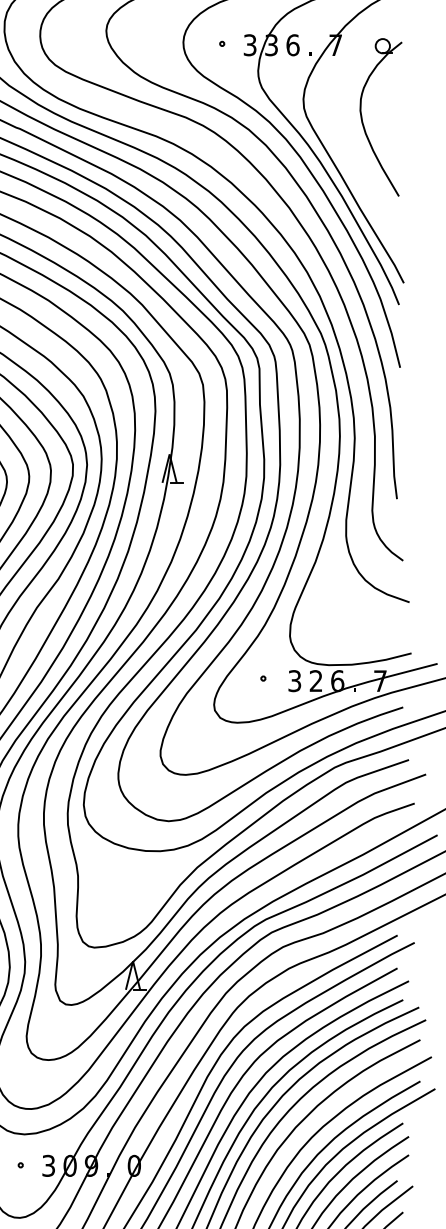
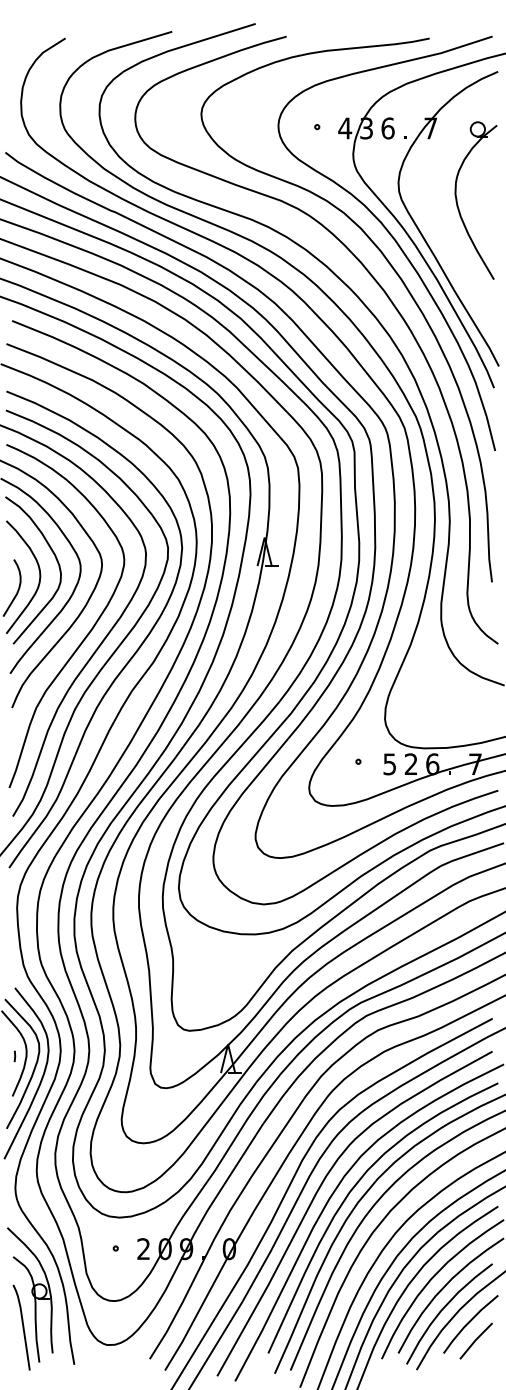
text: (250, 45) -> (345, 128), 3 -> 4
text: (295, 680) -> (390, 763), 3 -> 5
text: (48, 1166) -> (143, 1249), 3 -> 2

